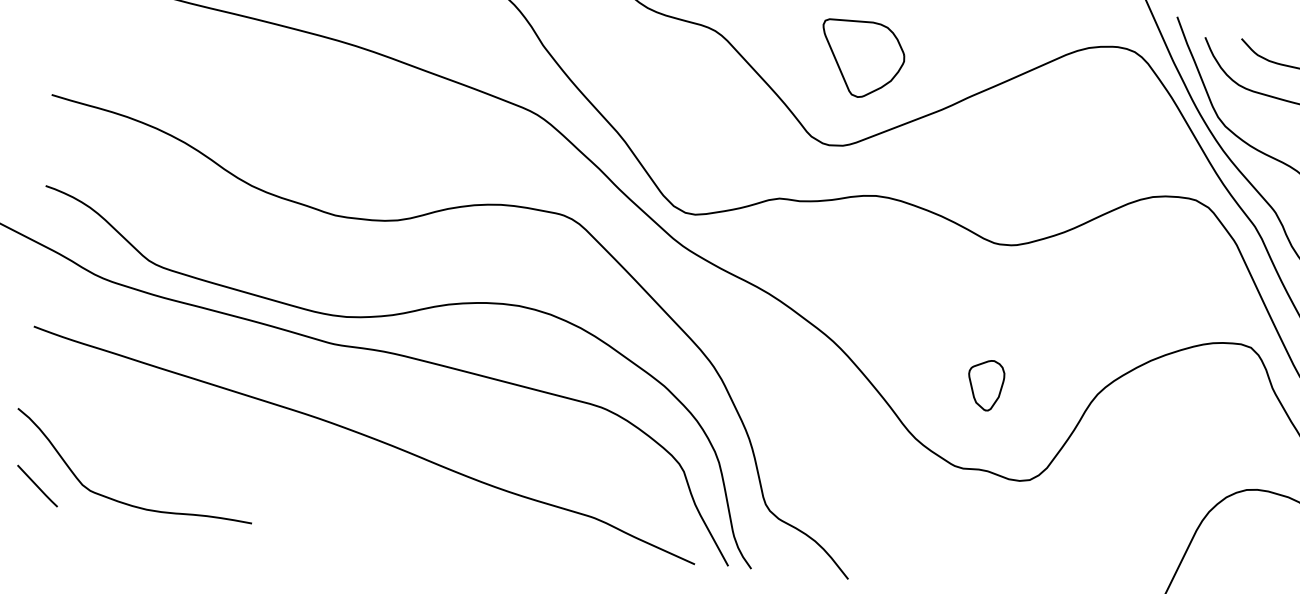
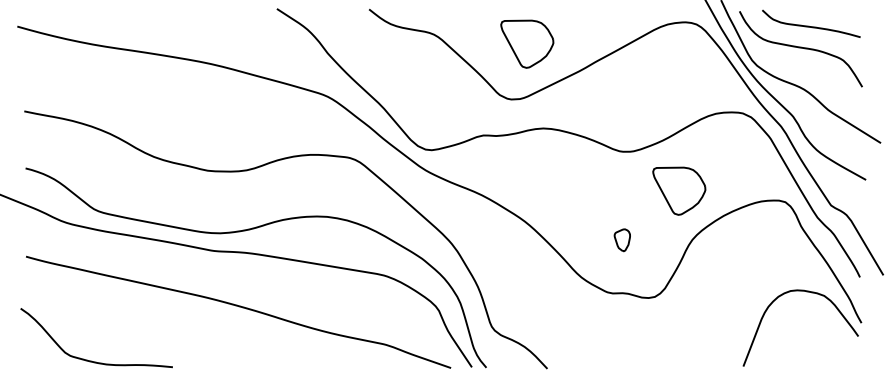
part: (1083, 314) -> (679, 190), added
part: (986, 383) -> (622, 239), size x0.7
line: (38, 485) -> (37, 355), removed

